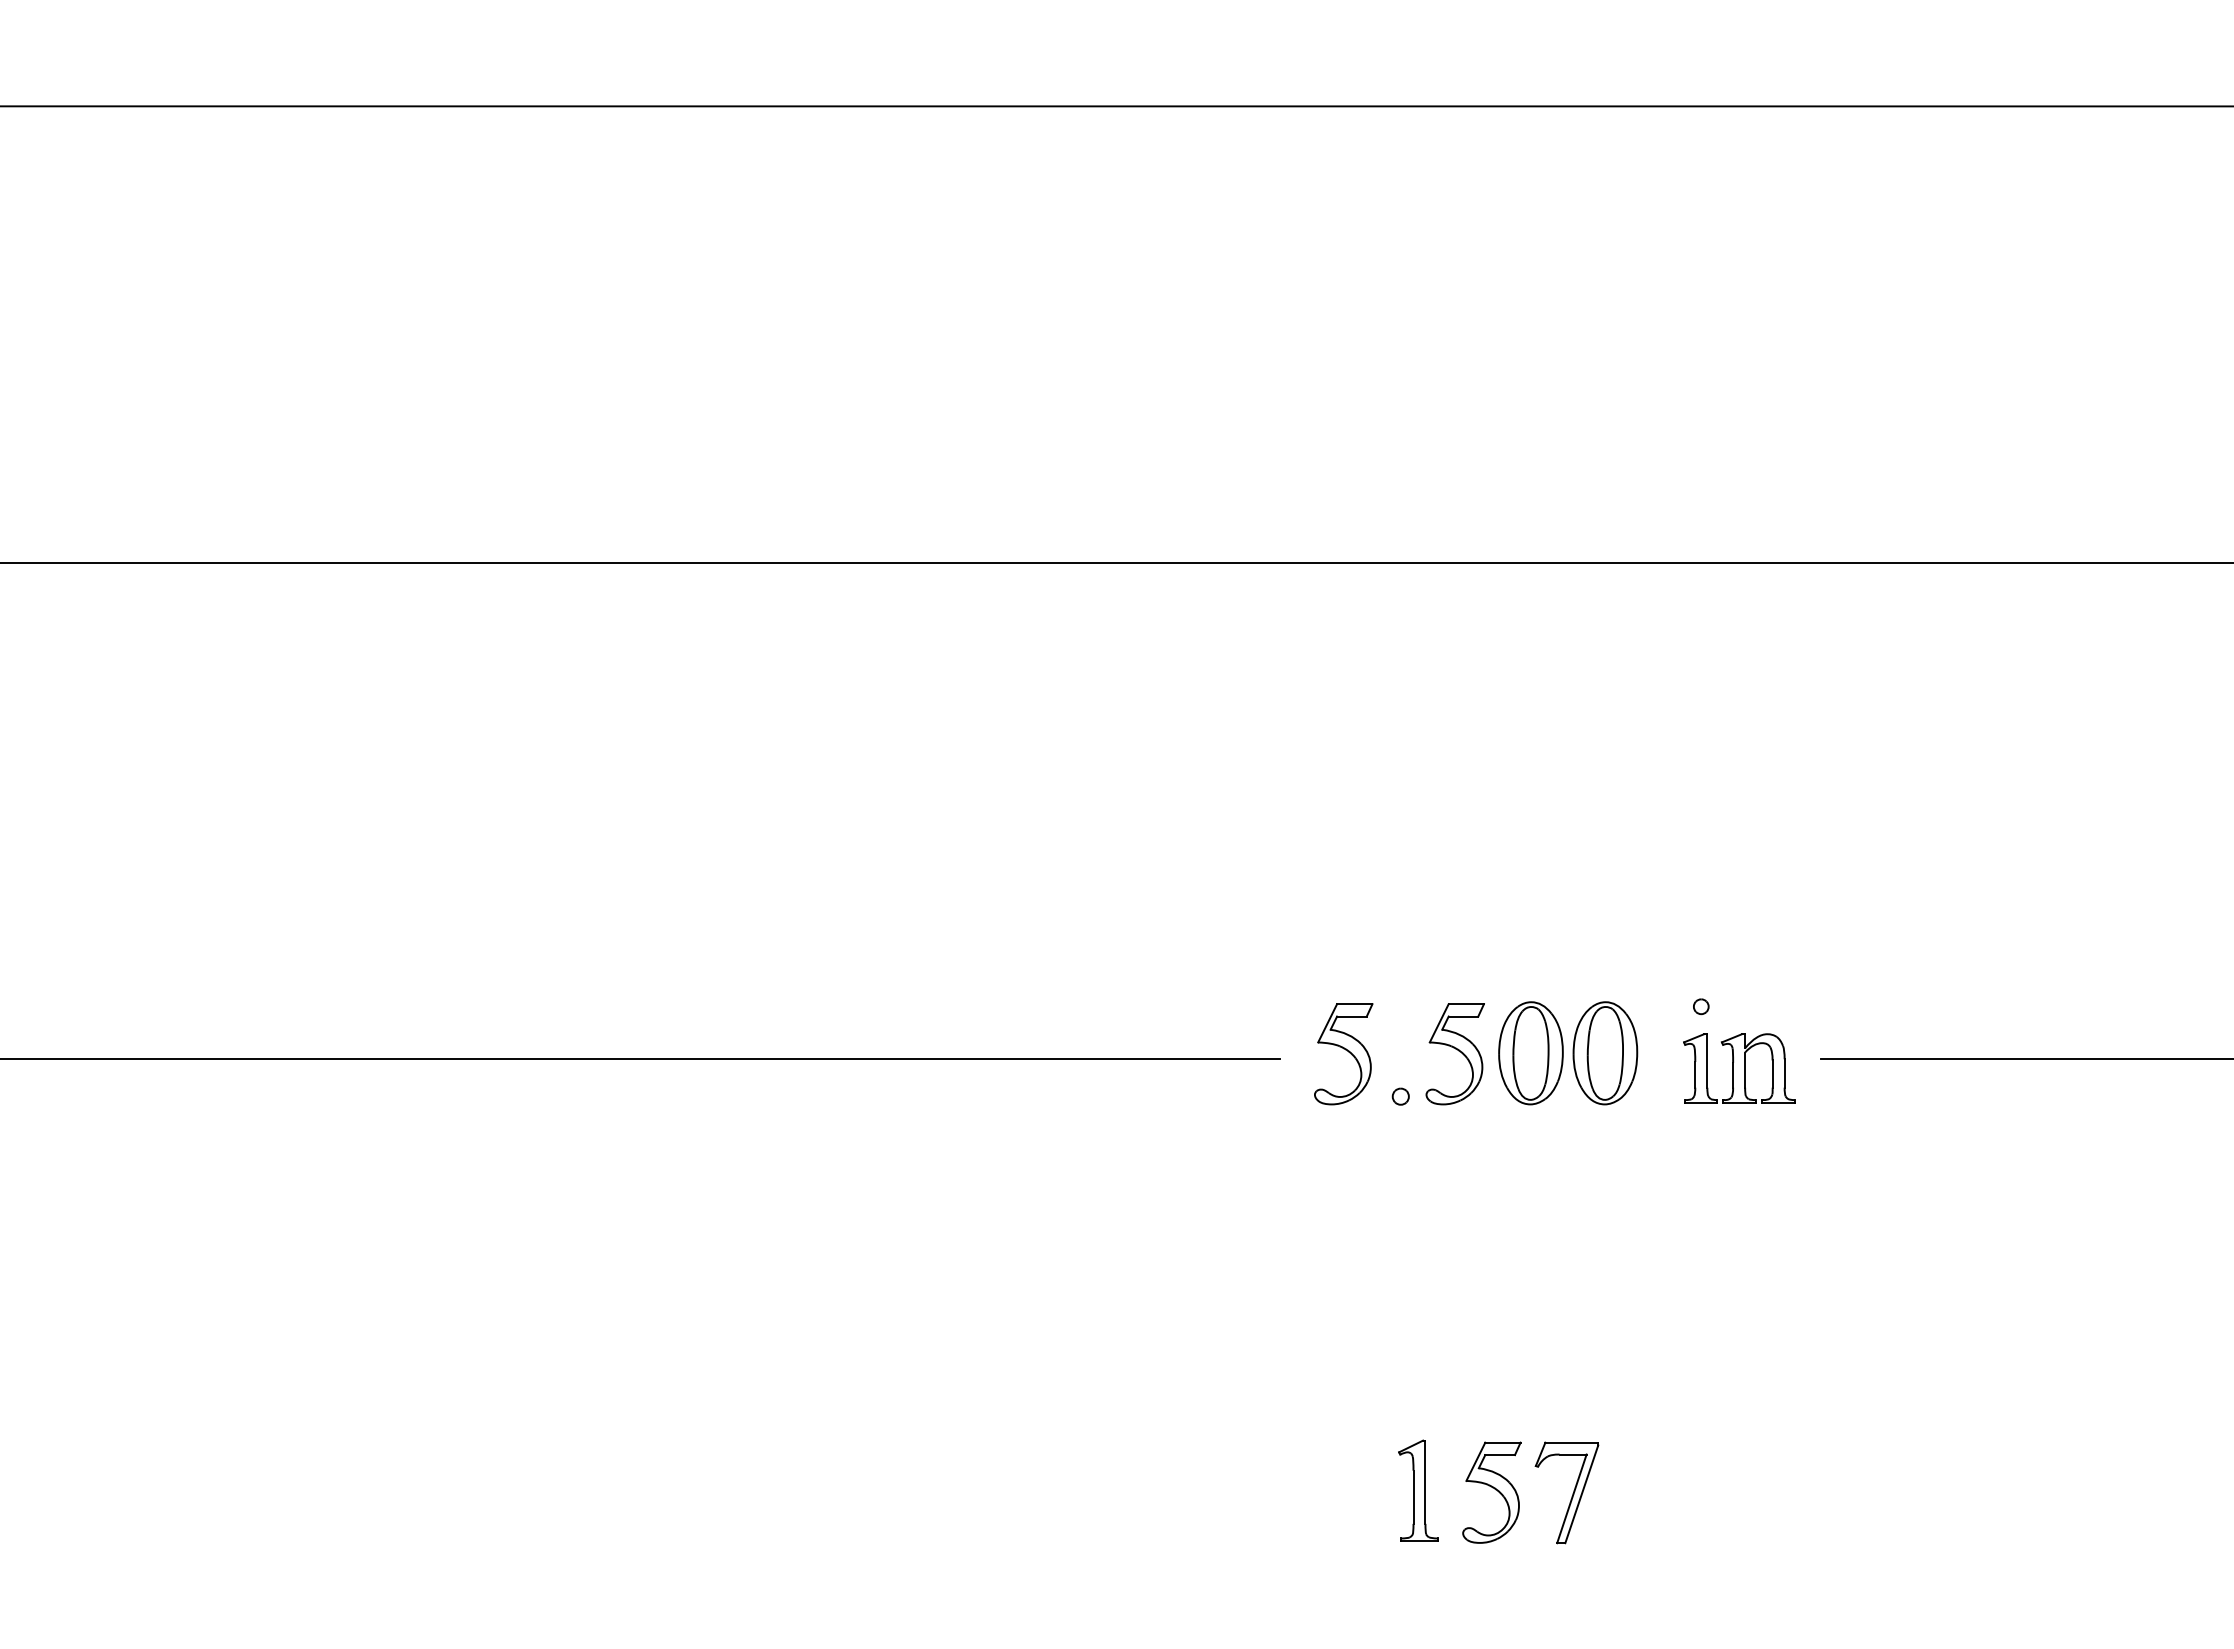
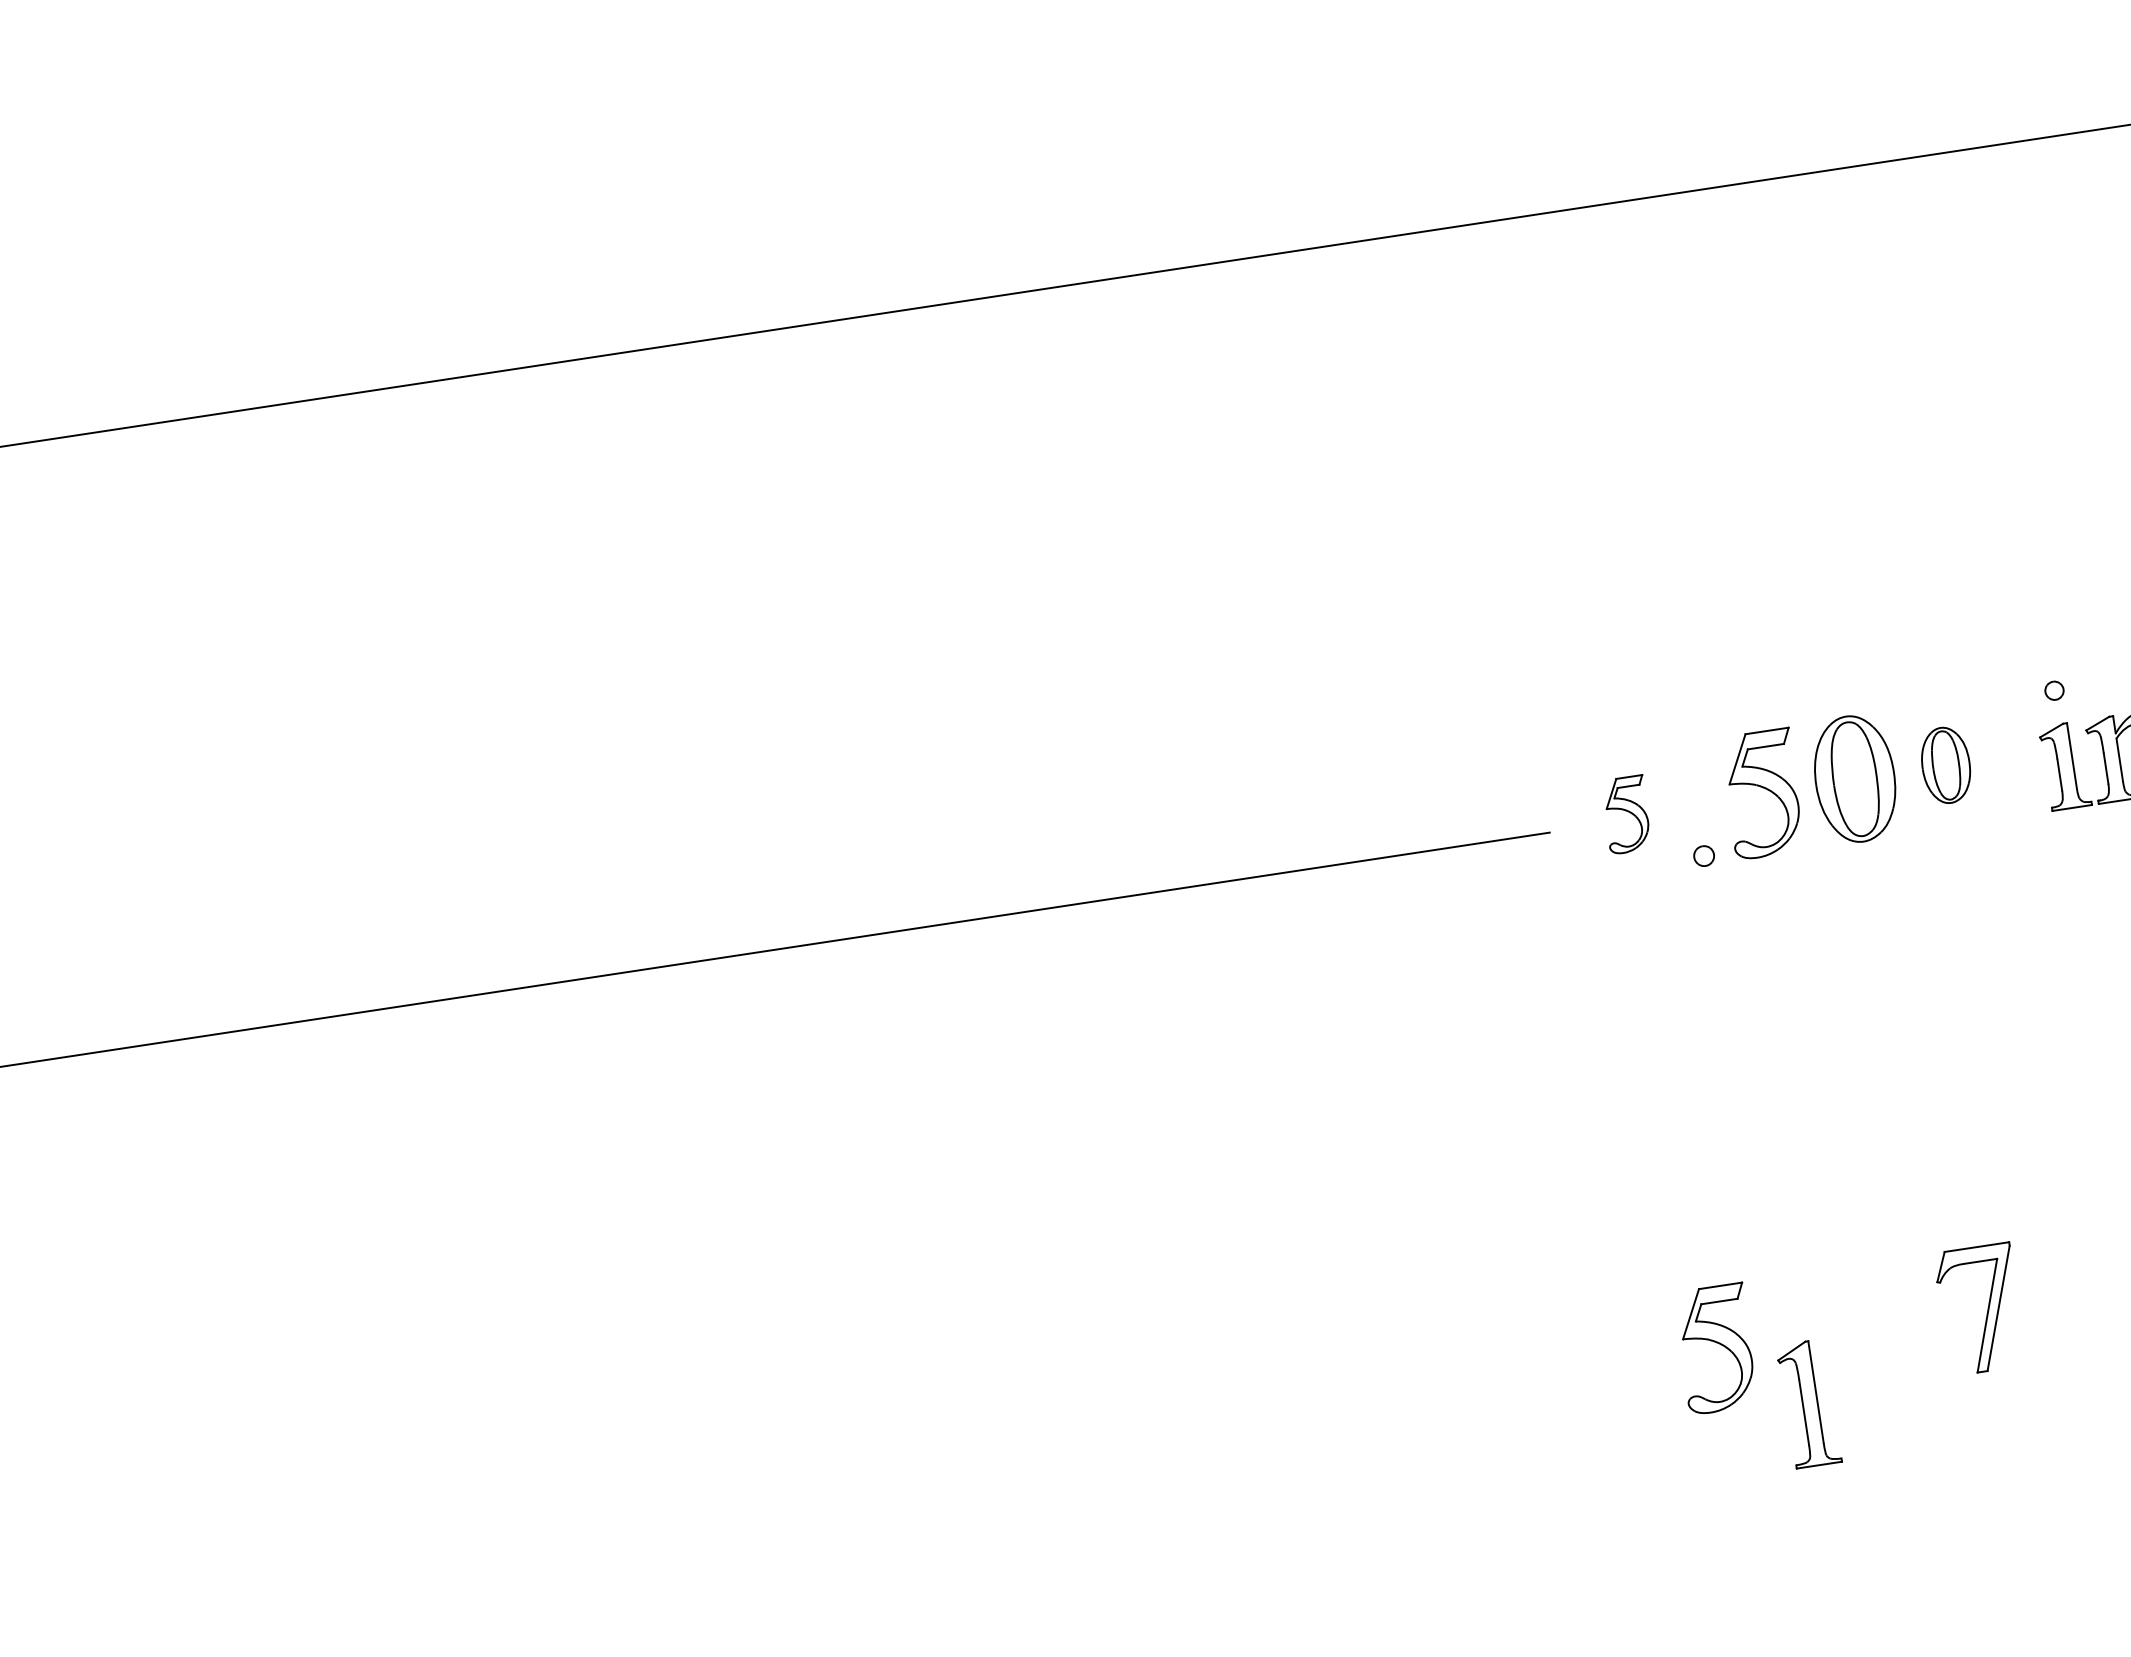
part: (1605, 1053) -> (1946, 765), size x0.6
part: (1343, 1054) -> (1626, 815), size x0.6
part: (1418, 1490) -> (1809, 1403), moved
part: (1491, 1492) -> (1715, 1348), moved

